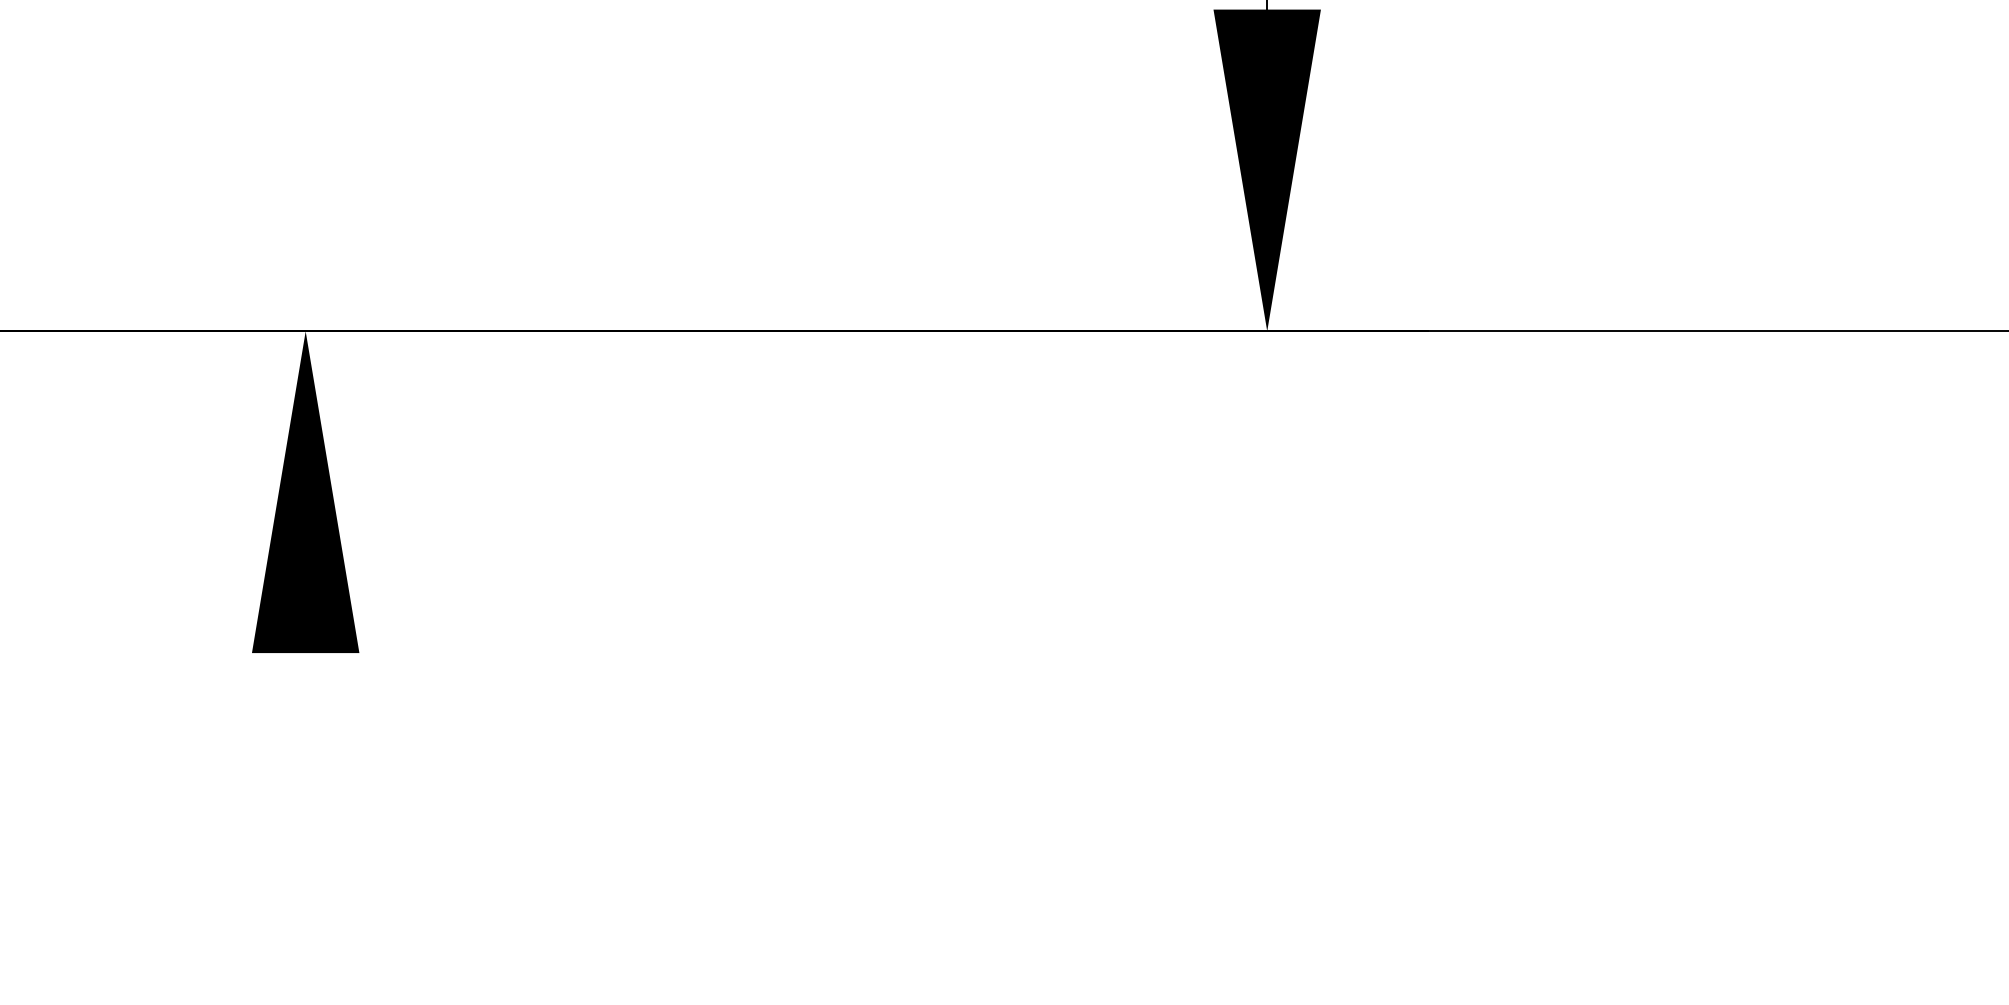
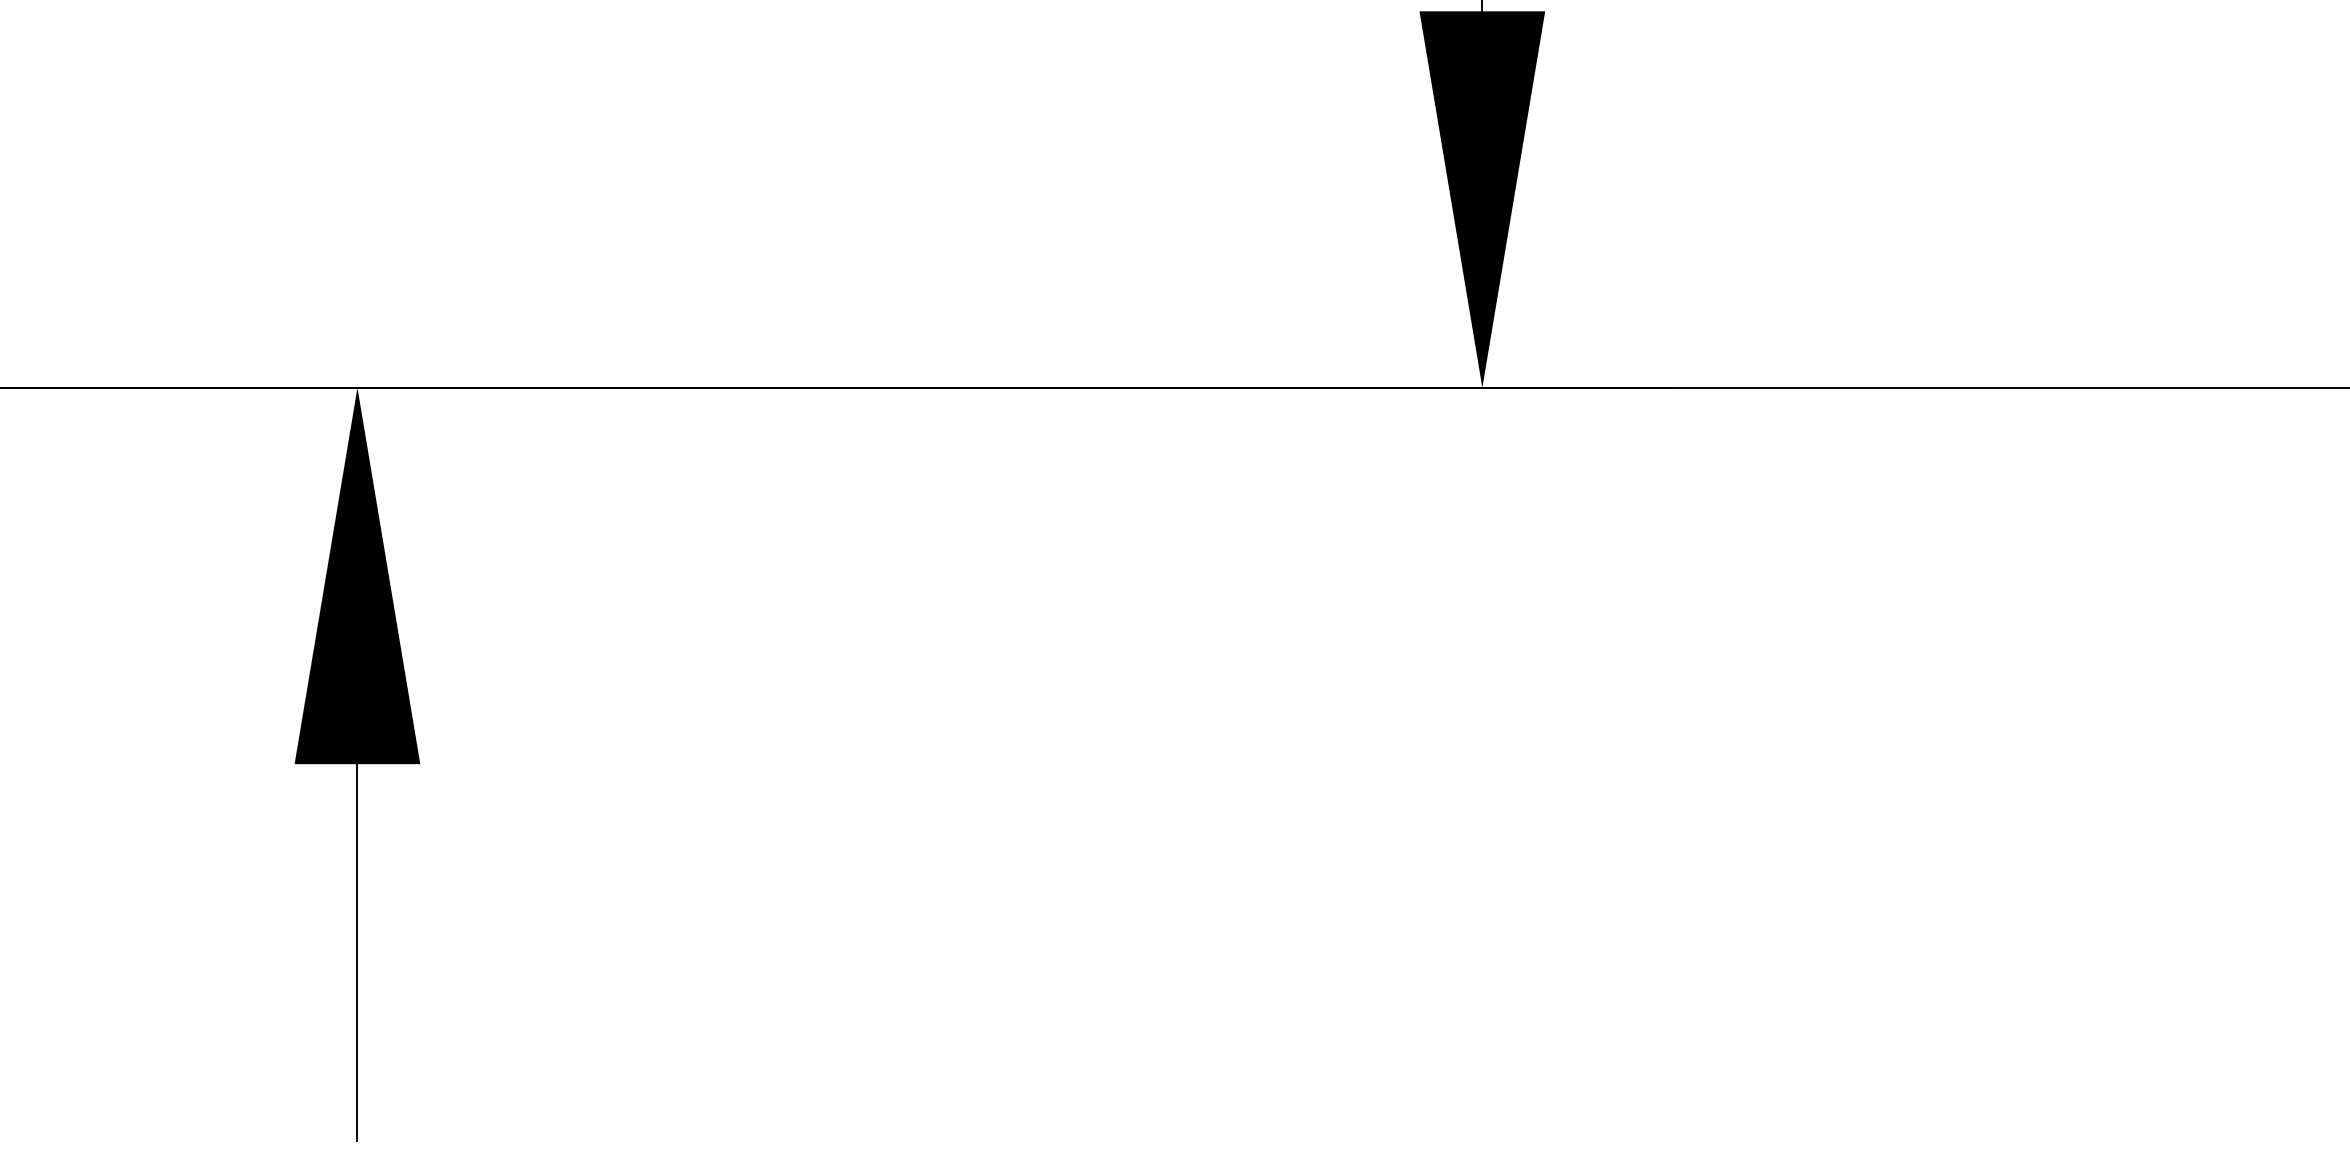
line: (305, 813) -> (357, 951), added

